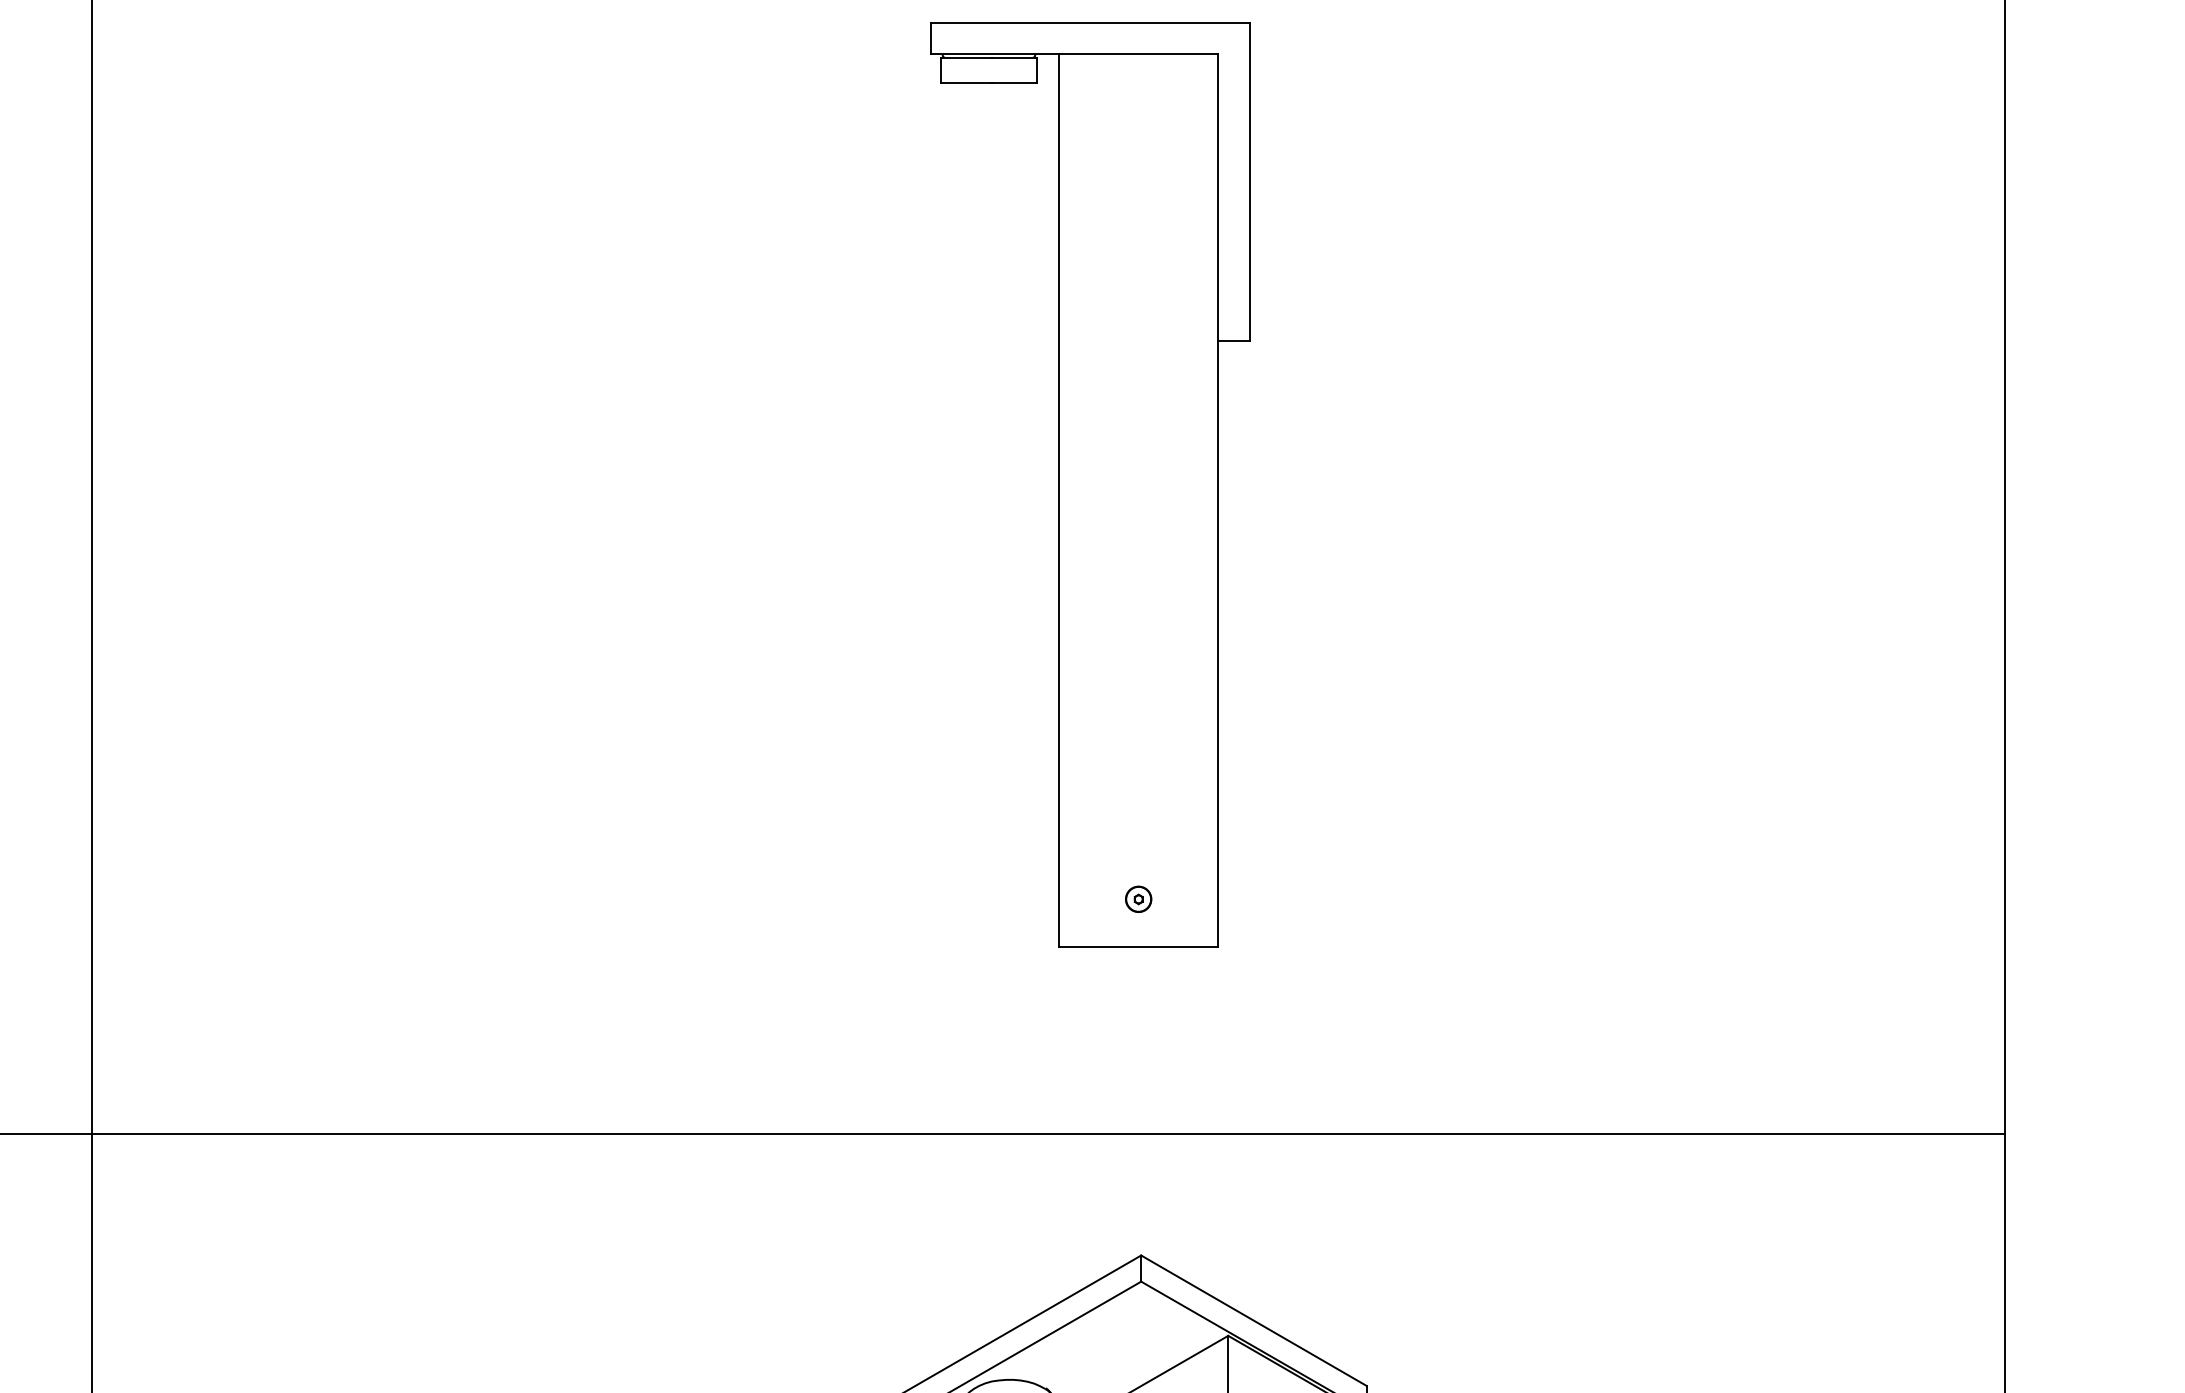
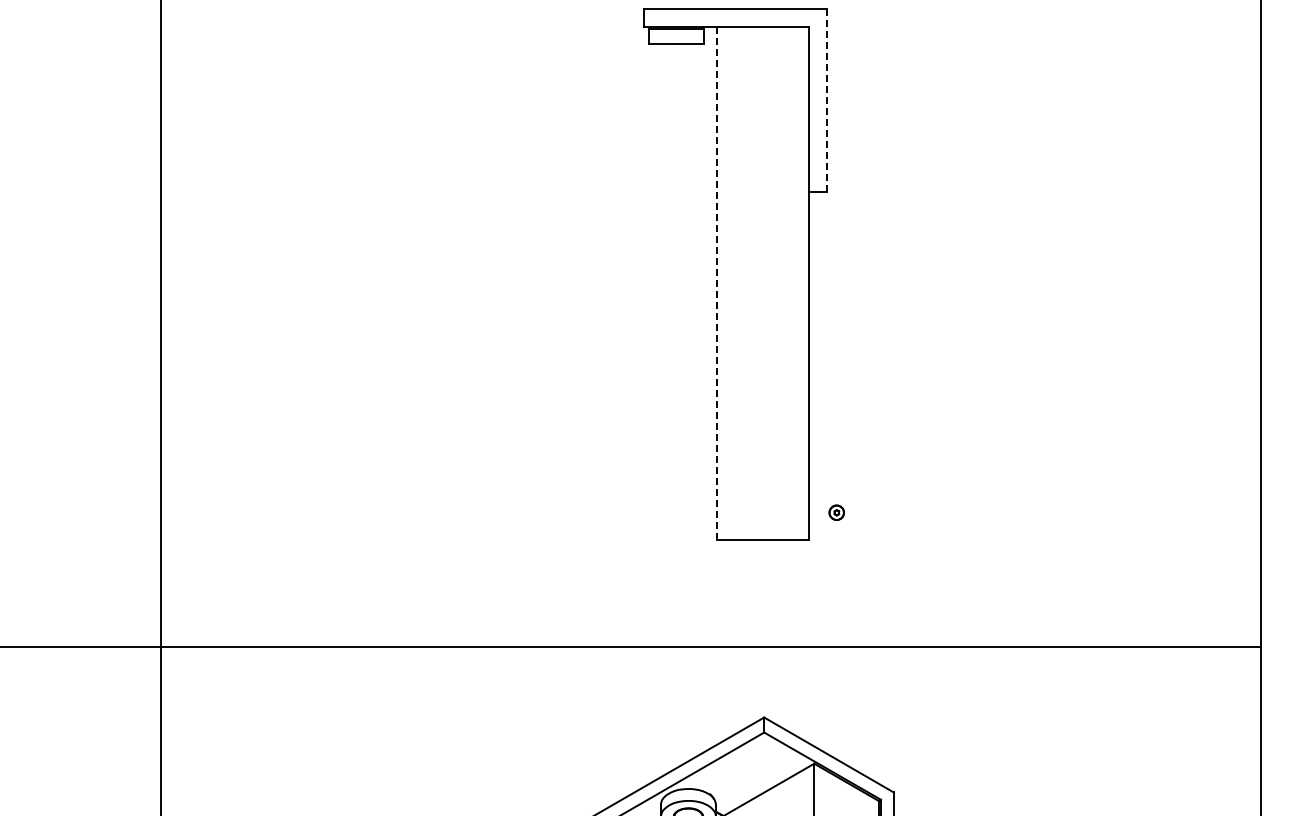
line: (1249, 182) -> (826, 100), solid -> dashed
line: (1058, 500) -> (716, 283), solid -> dashed
part: (1138, 898) -> (836, 512), moved

